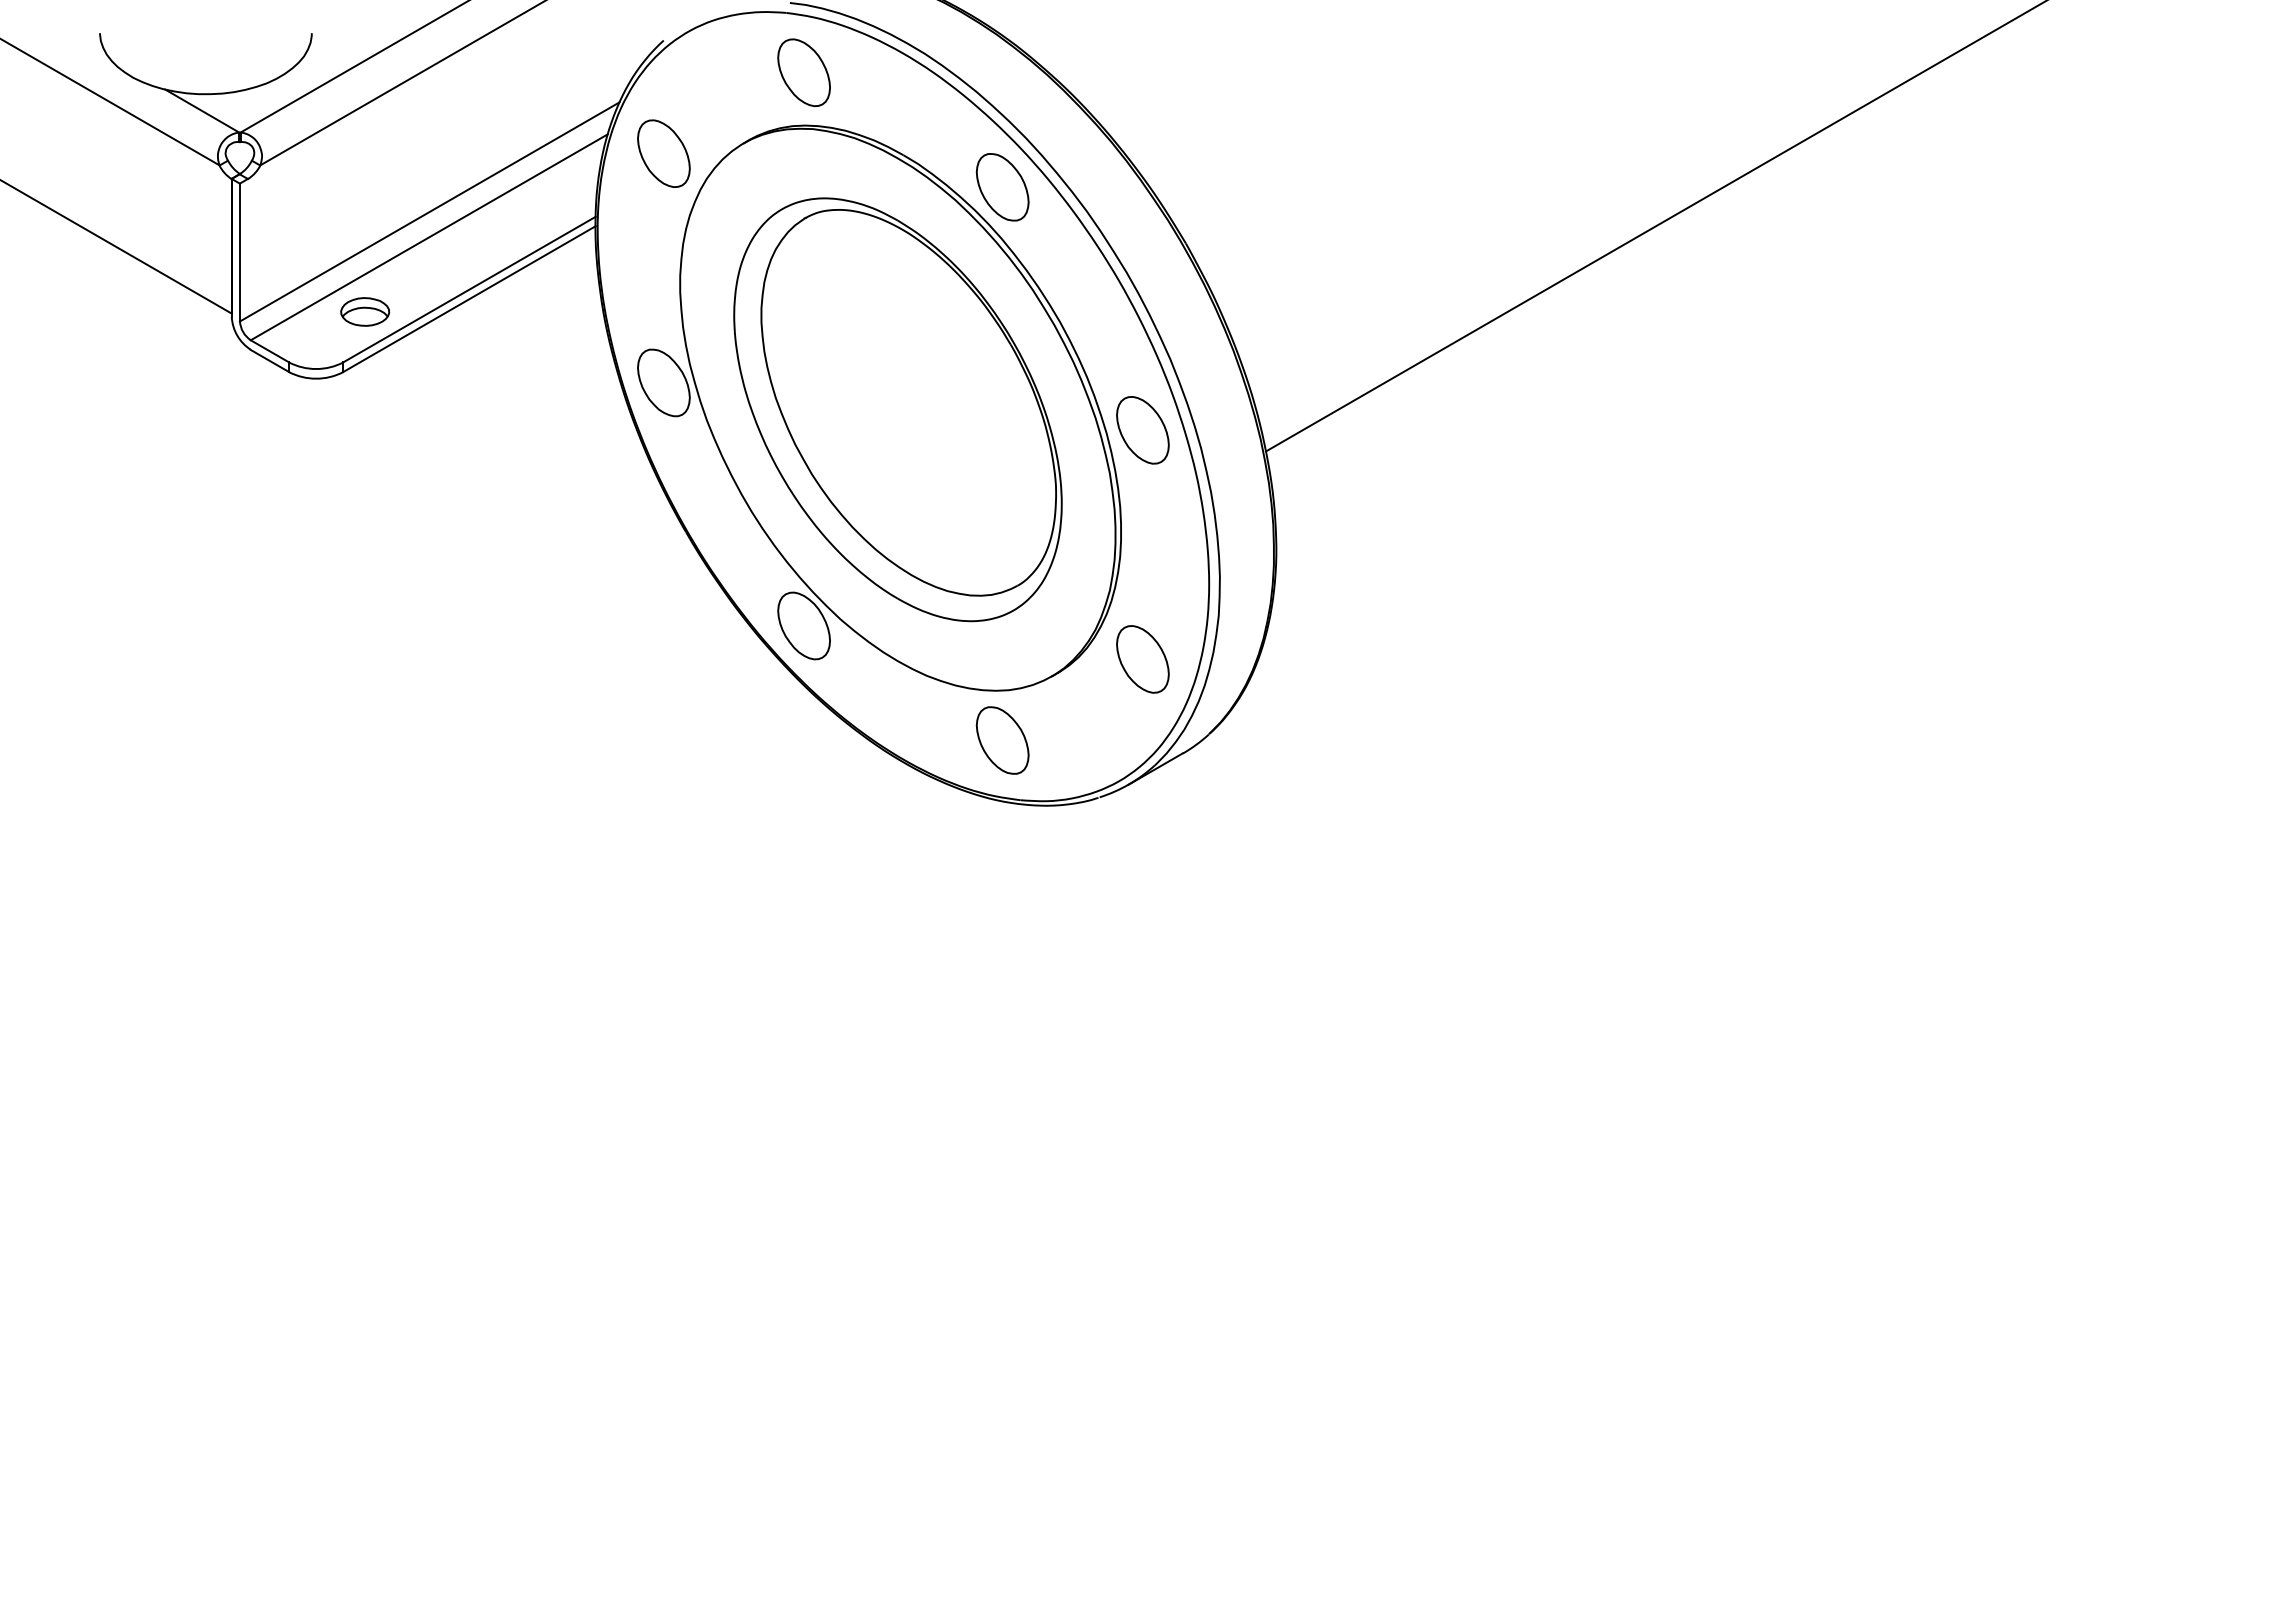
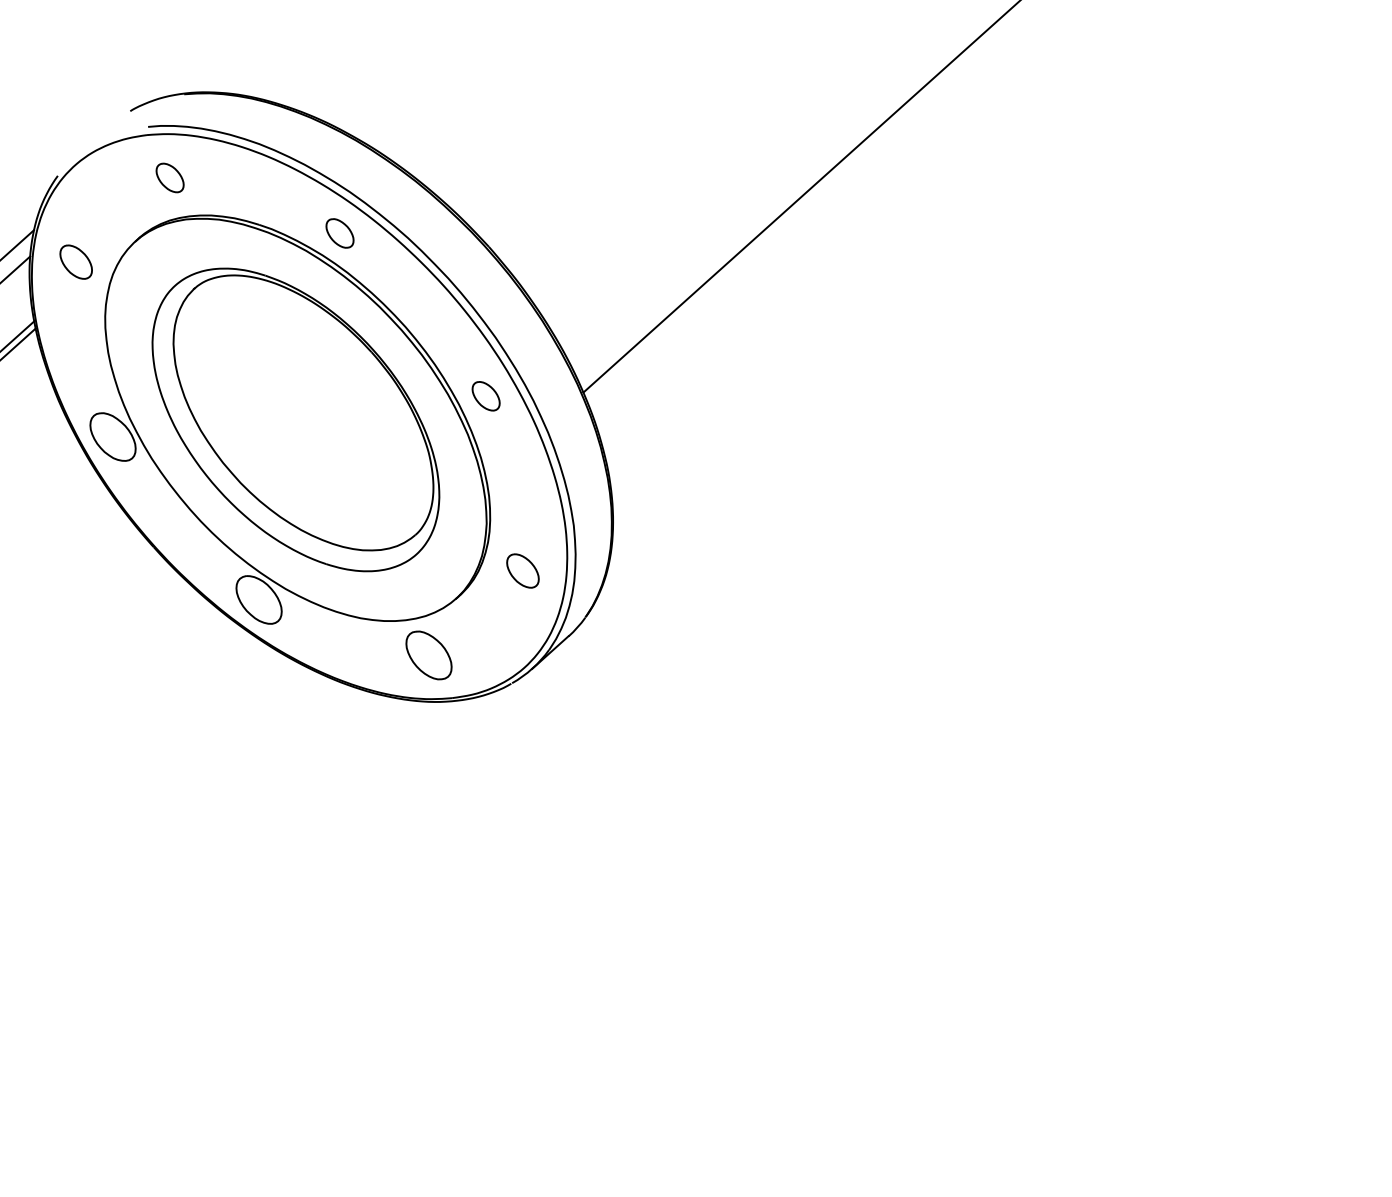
part: (803, 72) -> (169, 177), size x0.6
part: (663, 153) -> (75, 262), size x0.7
part: (1002, 187) -> (339, 233), size x0.6
part: (1142, 430) -> (485, 396), size x0.6
part: (1142, 659) -> (522, 571), size x0.7

